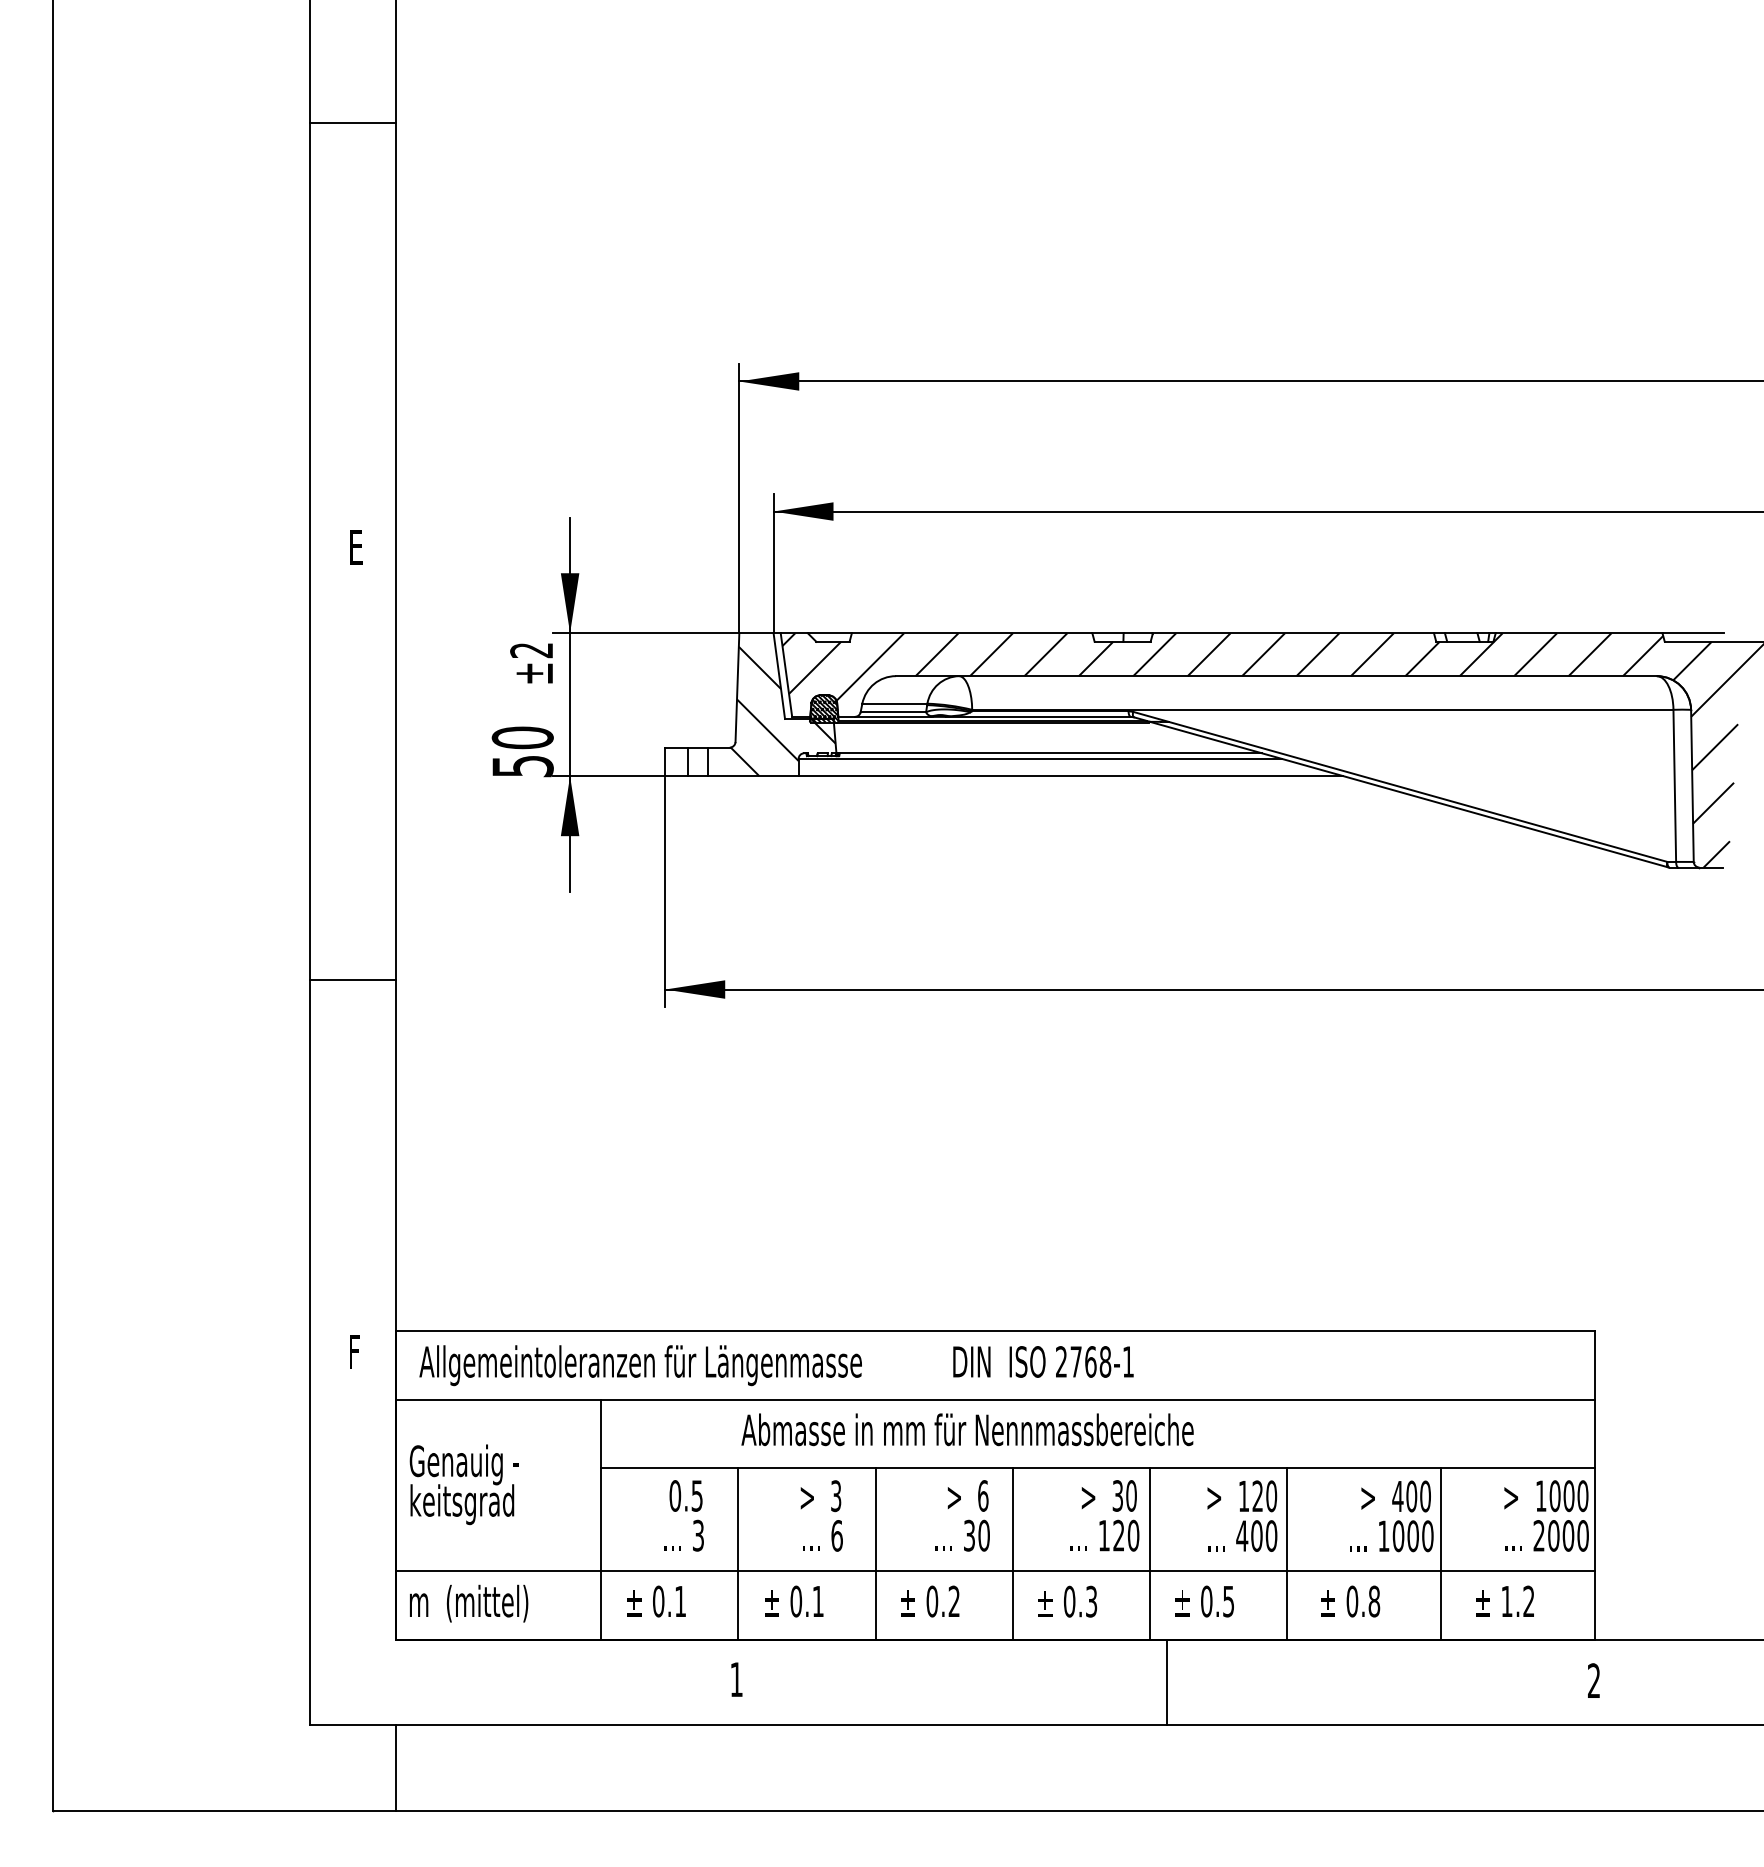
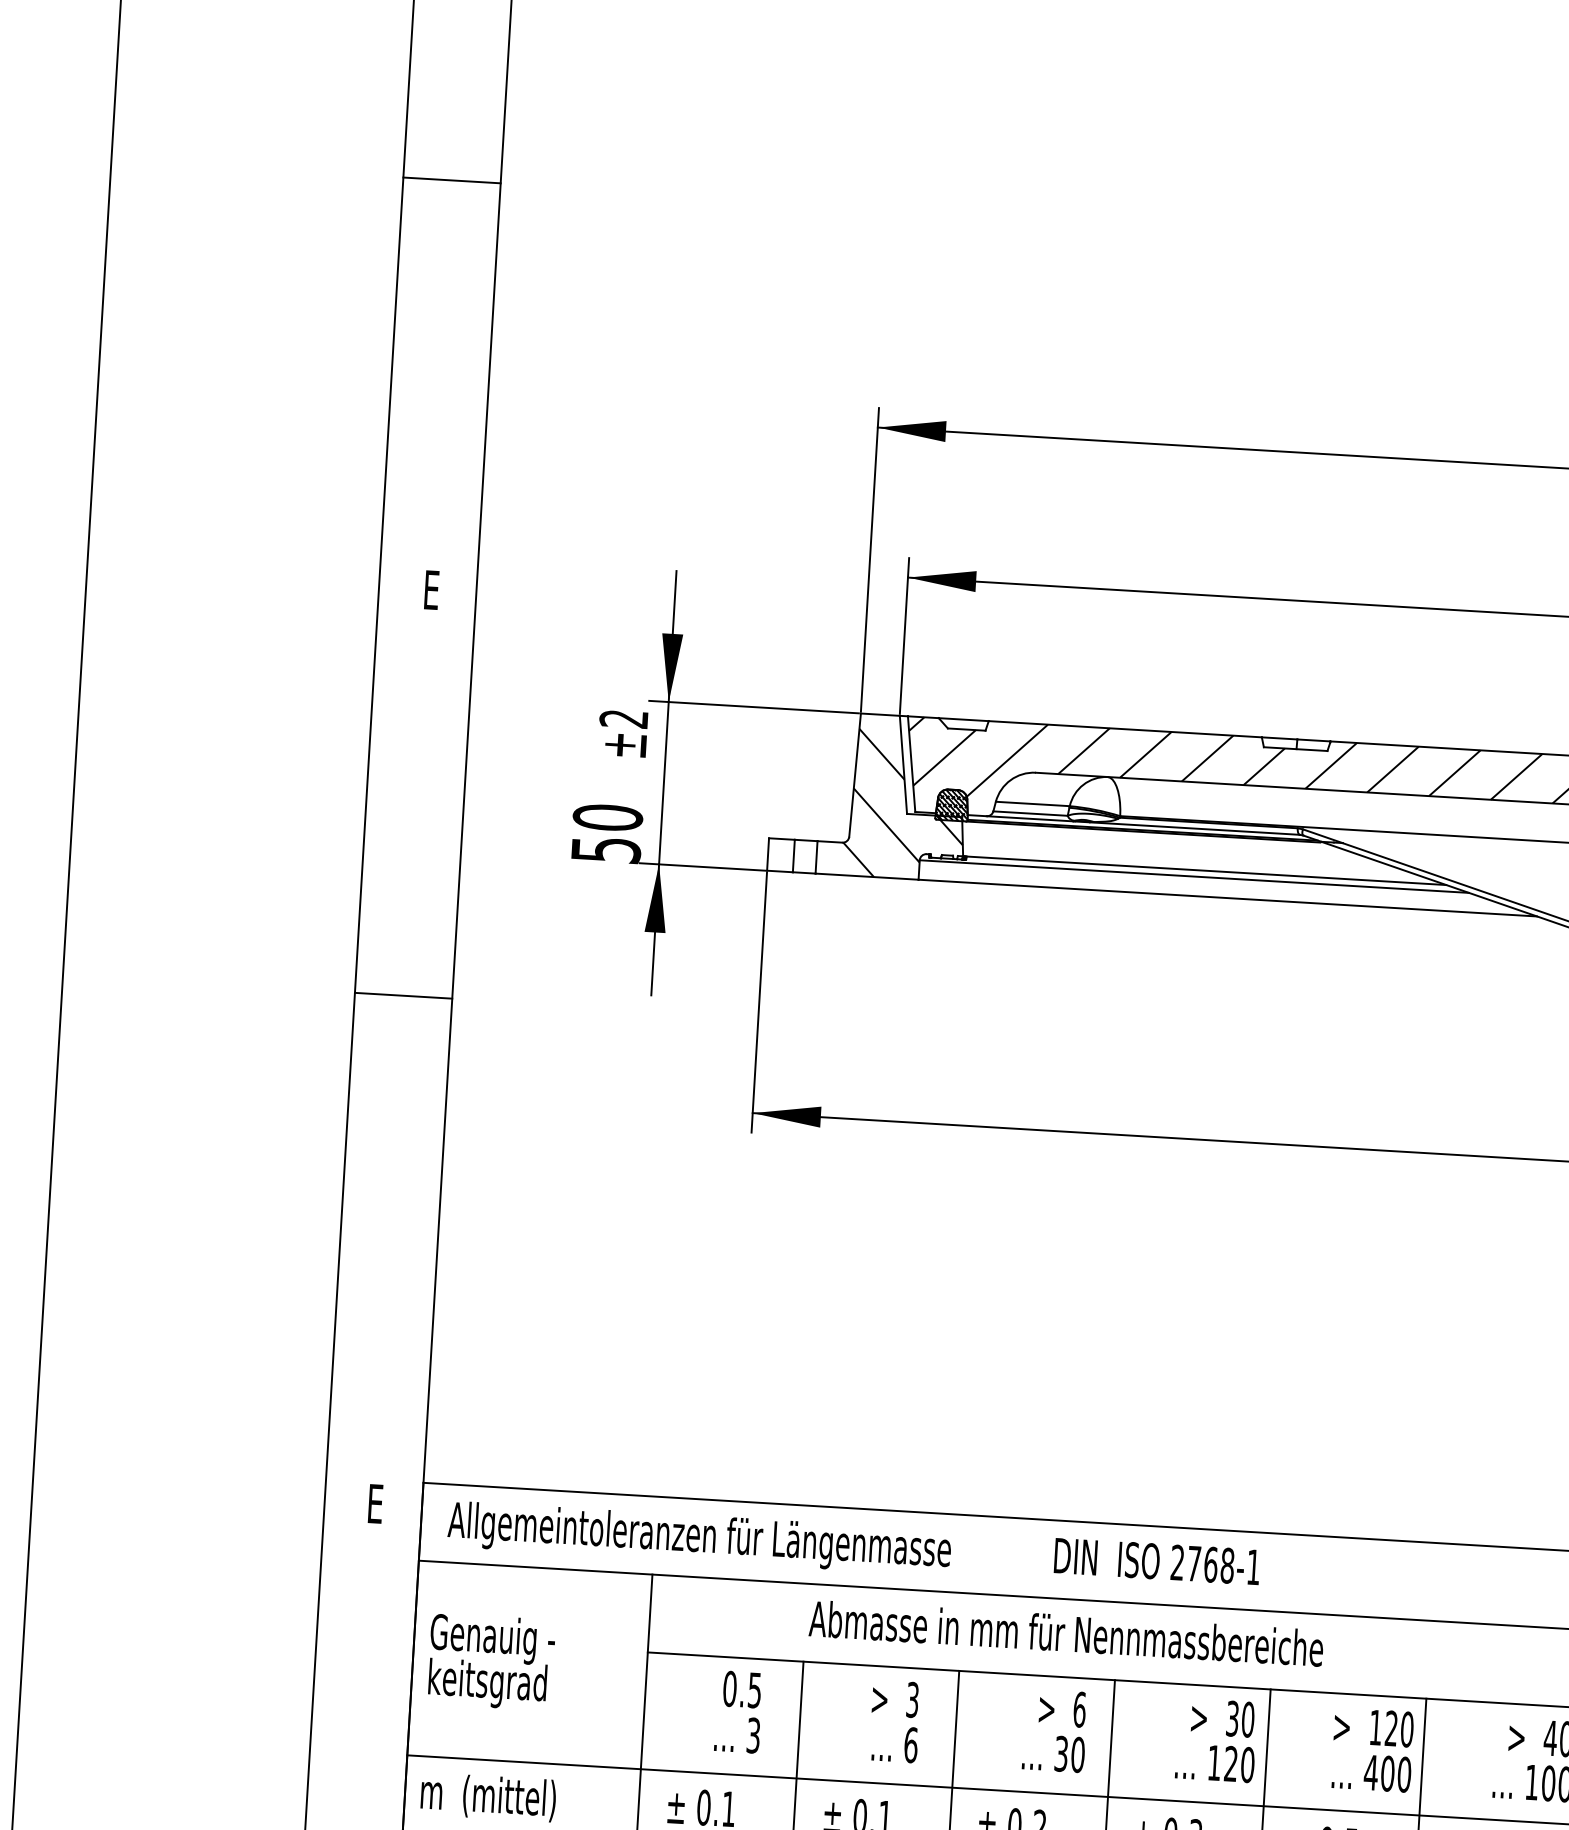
line: (352, 122) -> (451, 179), moved
line: (352, 979) -> (403, 995), moved
text: (354, 1351) -> (375, 1503), F -> E

